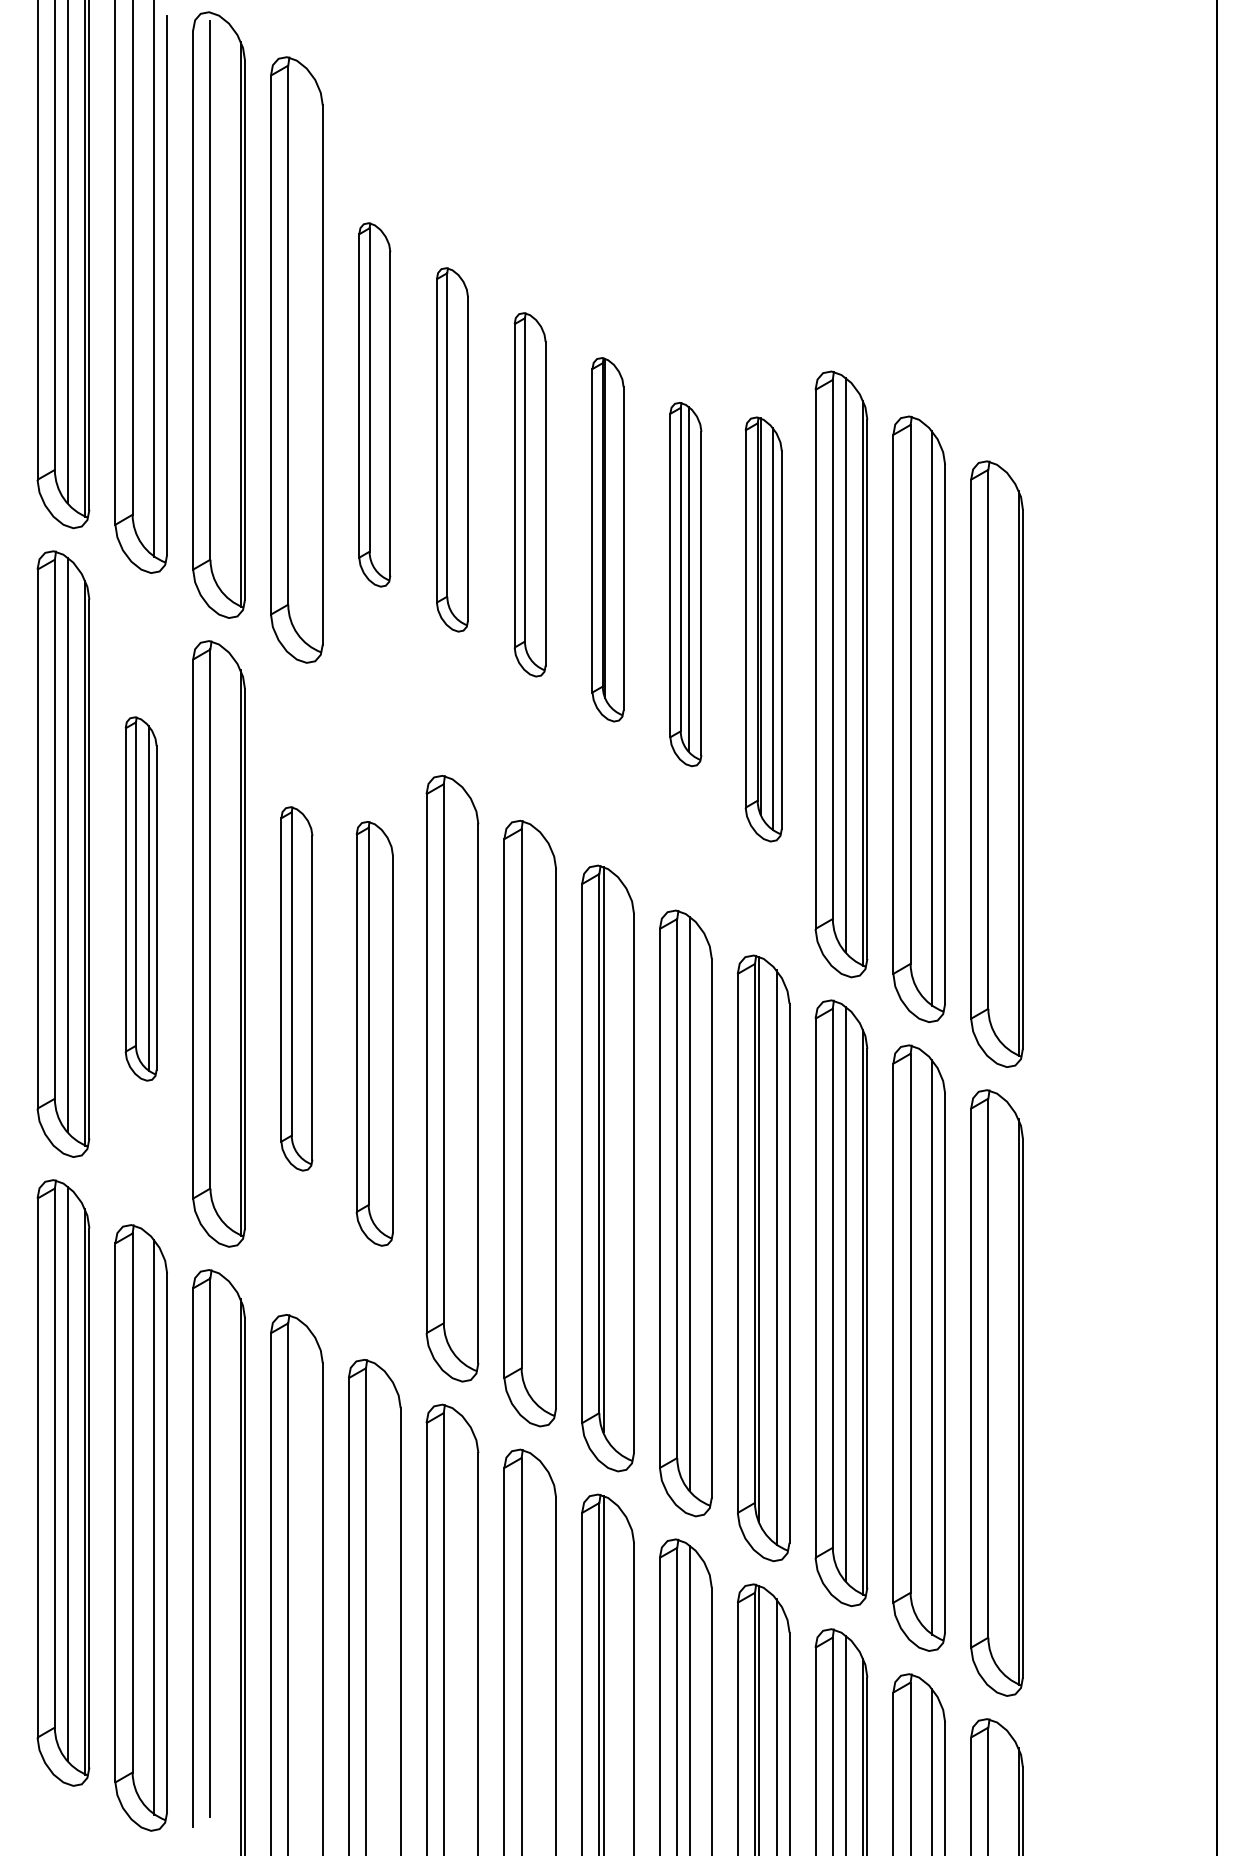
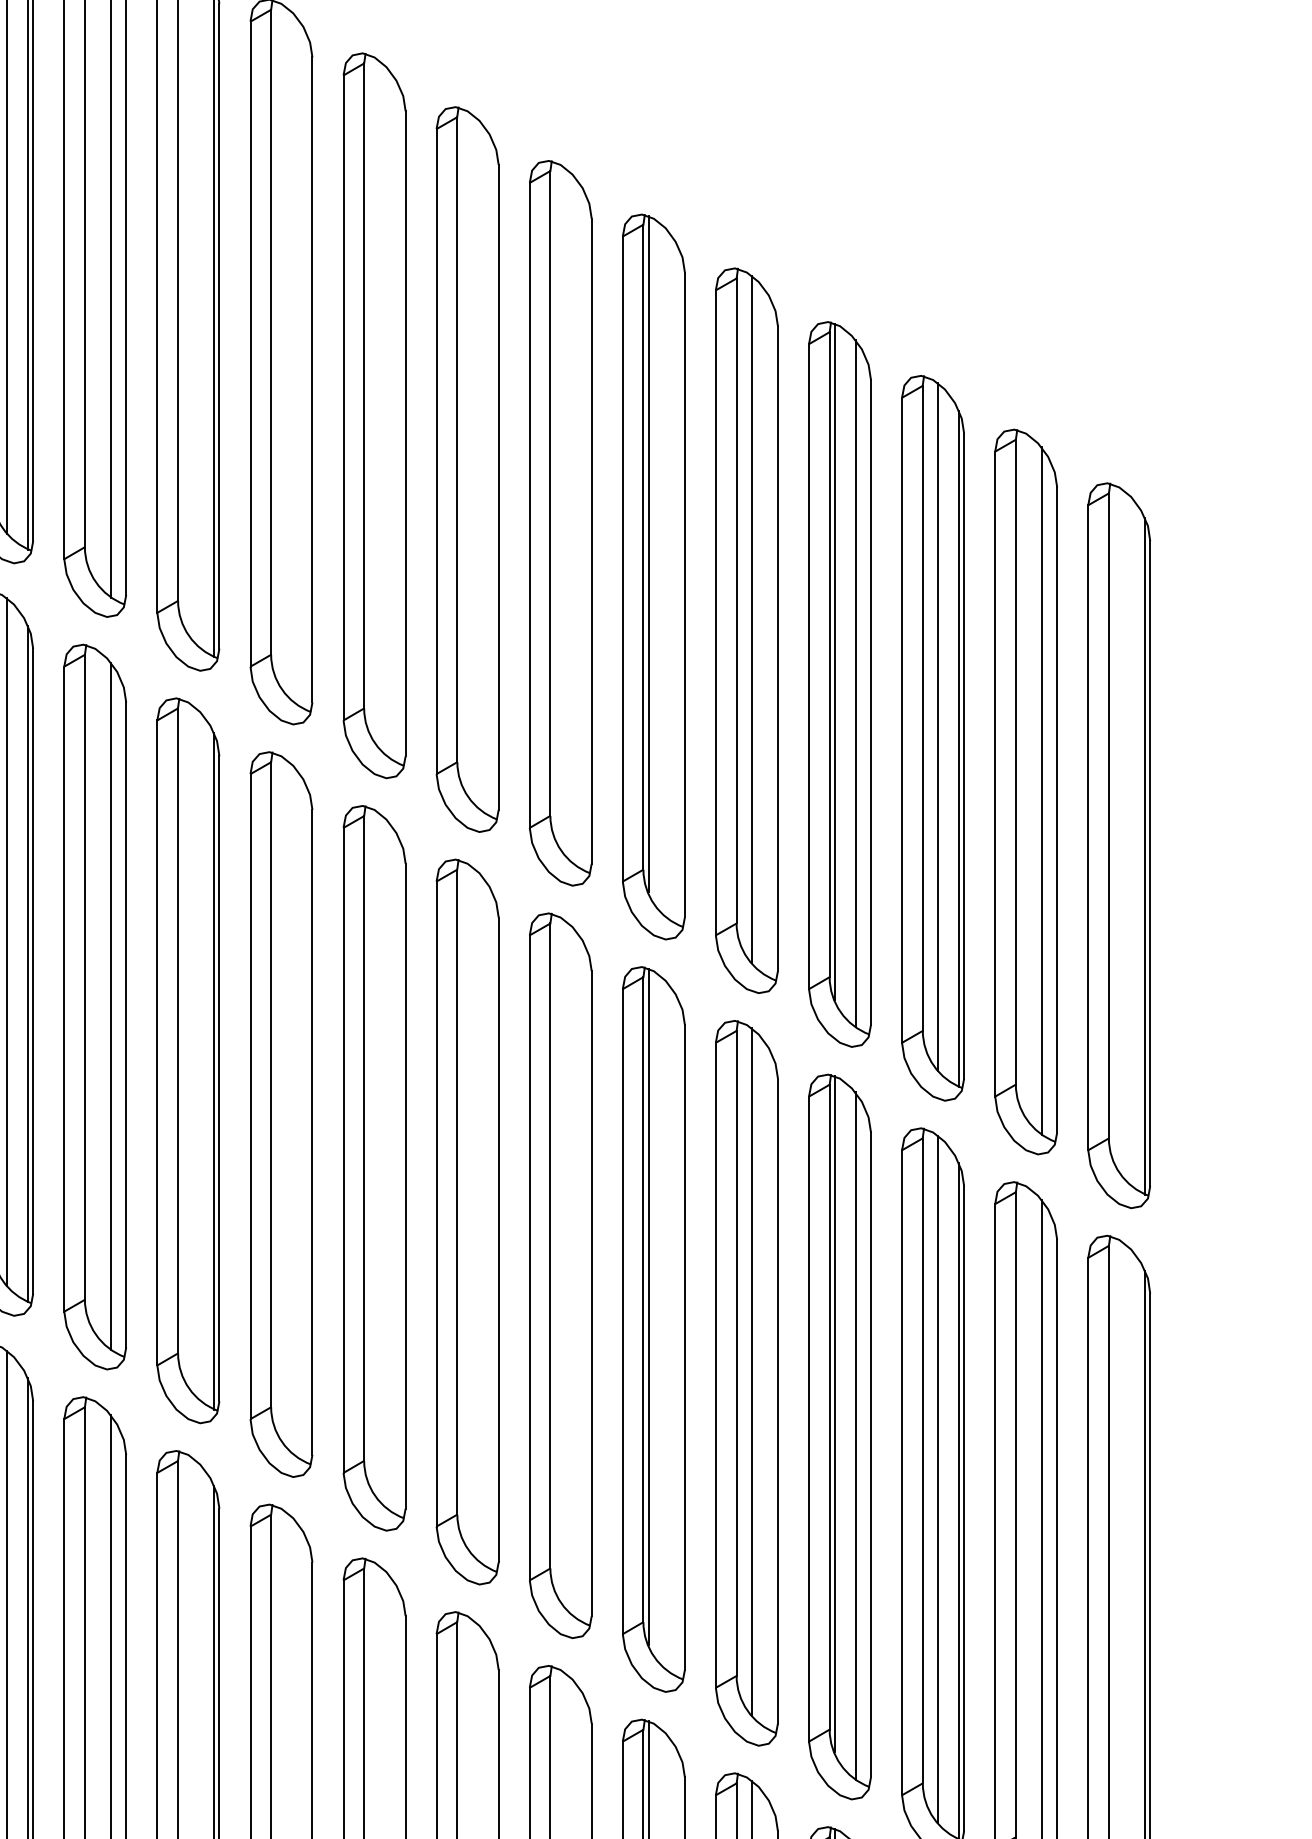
part: (374, 404) -> (374, 415), size x1.67
part: (452, 449) -> (467, 469), size x1.67
part: (529, 494) -> (559, 522), size x1.67
part: (607, 539) -> (653, 576), size x1.67
part: (685, 584) -> (746, 630), size x1.67
part: (763, 629) -> (839, 684), size x1.43
part: (140, 898) -> (94, 1006), size x1.67
part: (296, 988) -> (280, 1114), size x1.67
part: (374, 1033) -> (374, 1167), size x1.43

